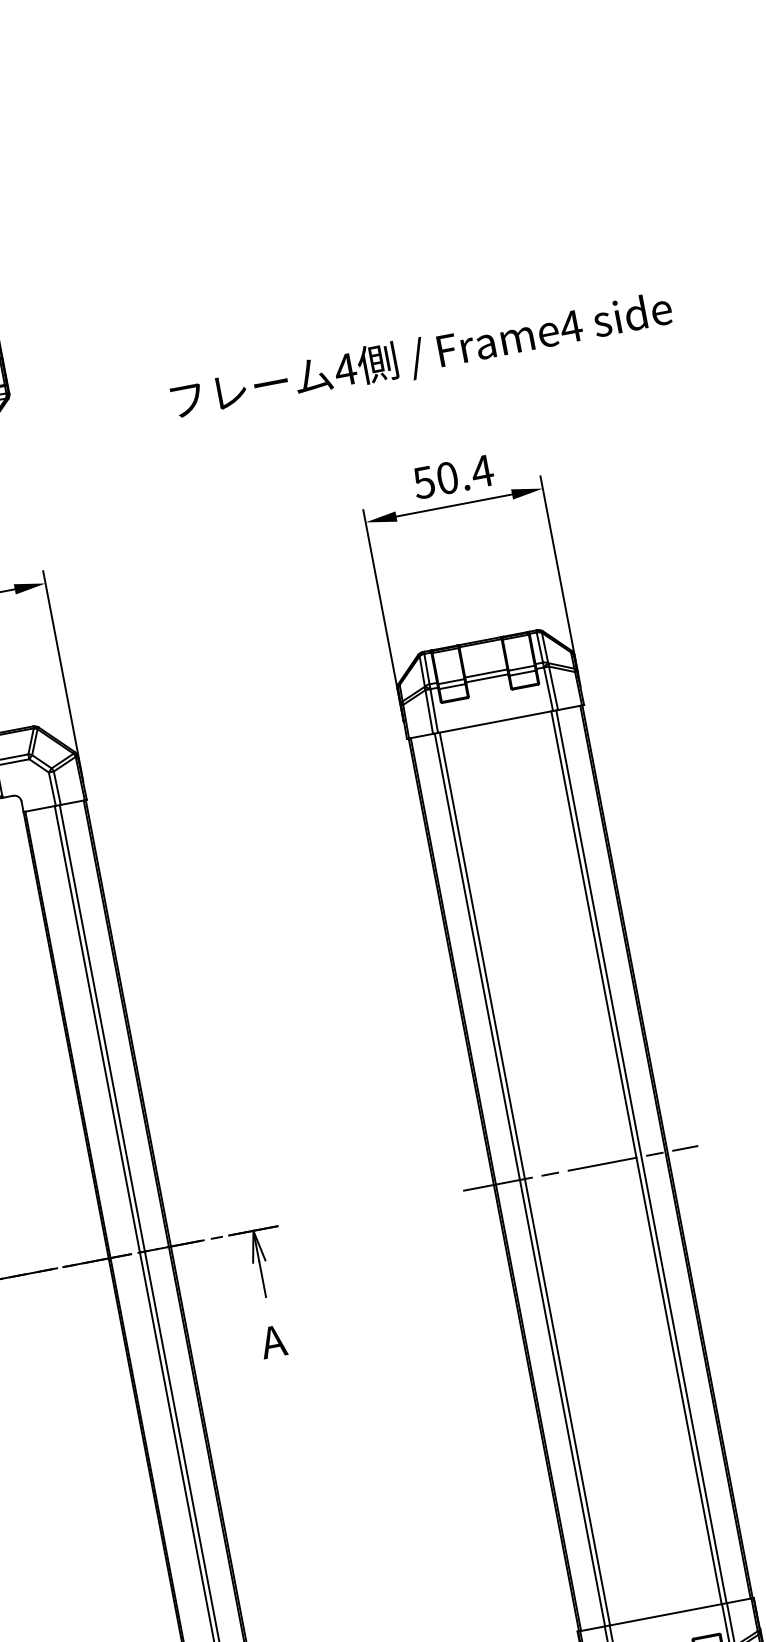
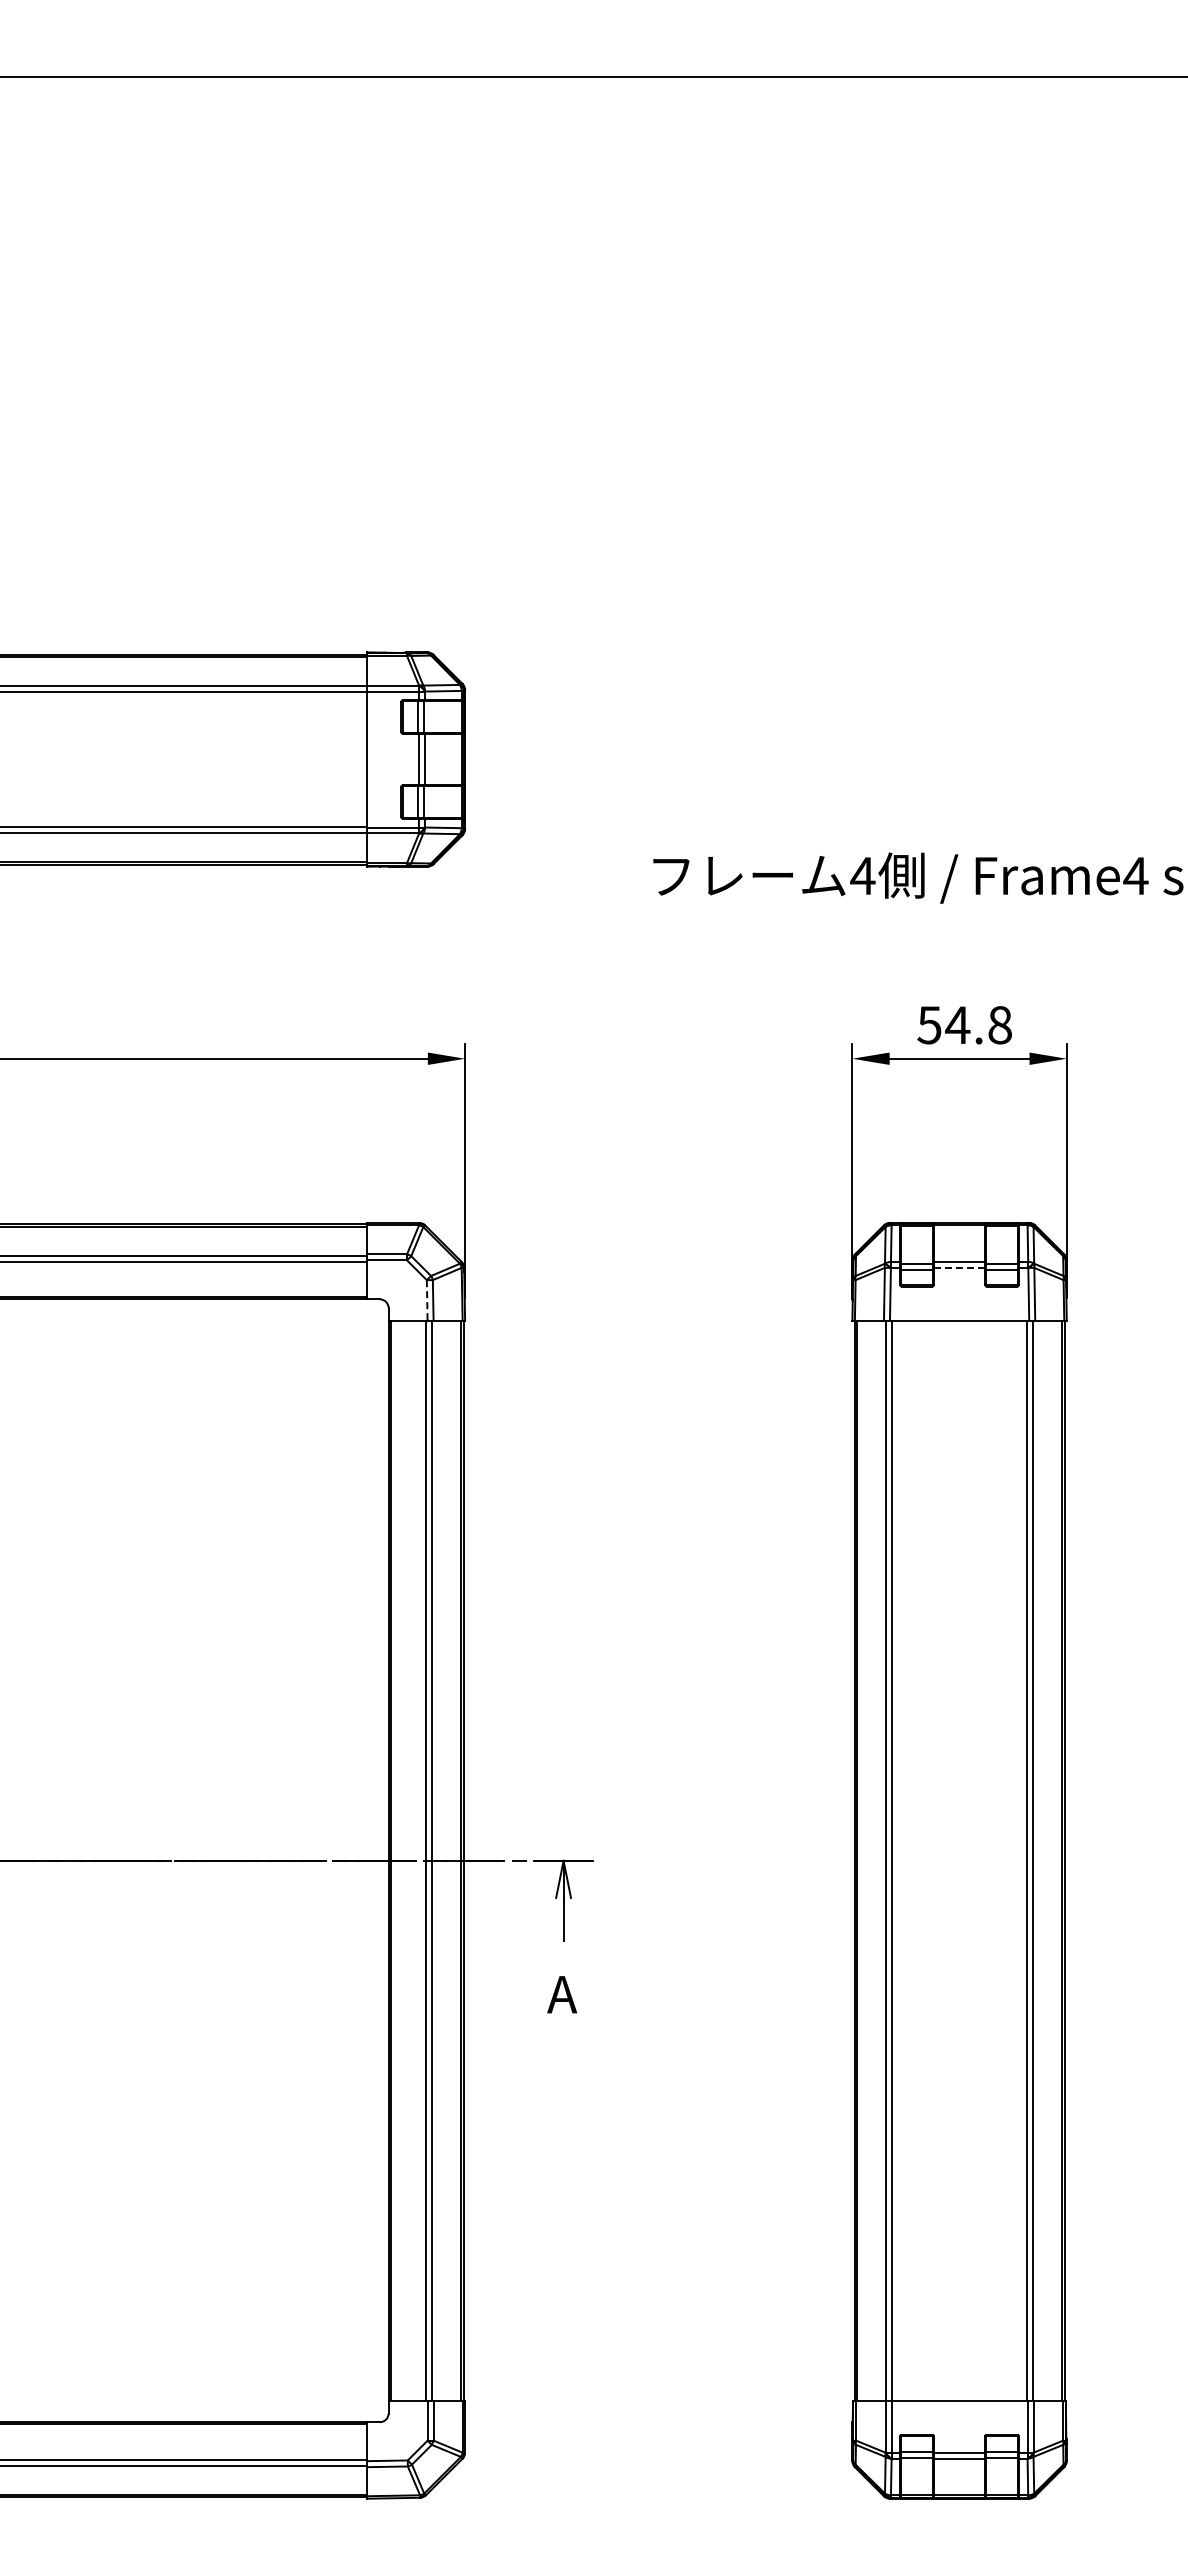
text: (464, 475) -> (978, 1025), 50.4 -> 54.8
line: (487, 678) -> (959, 1267), solid -> dashed
line: (52, 789) -> (427, 1300), solid -> dashed
line: (580, 1168) -> (959, 1860), removed

